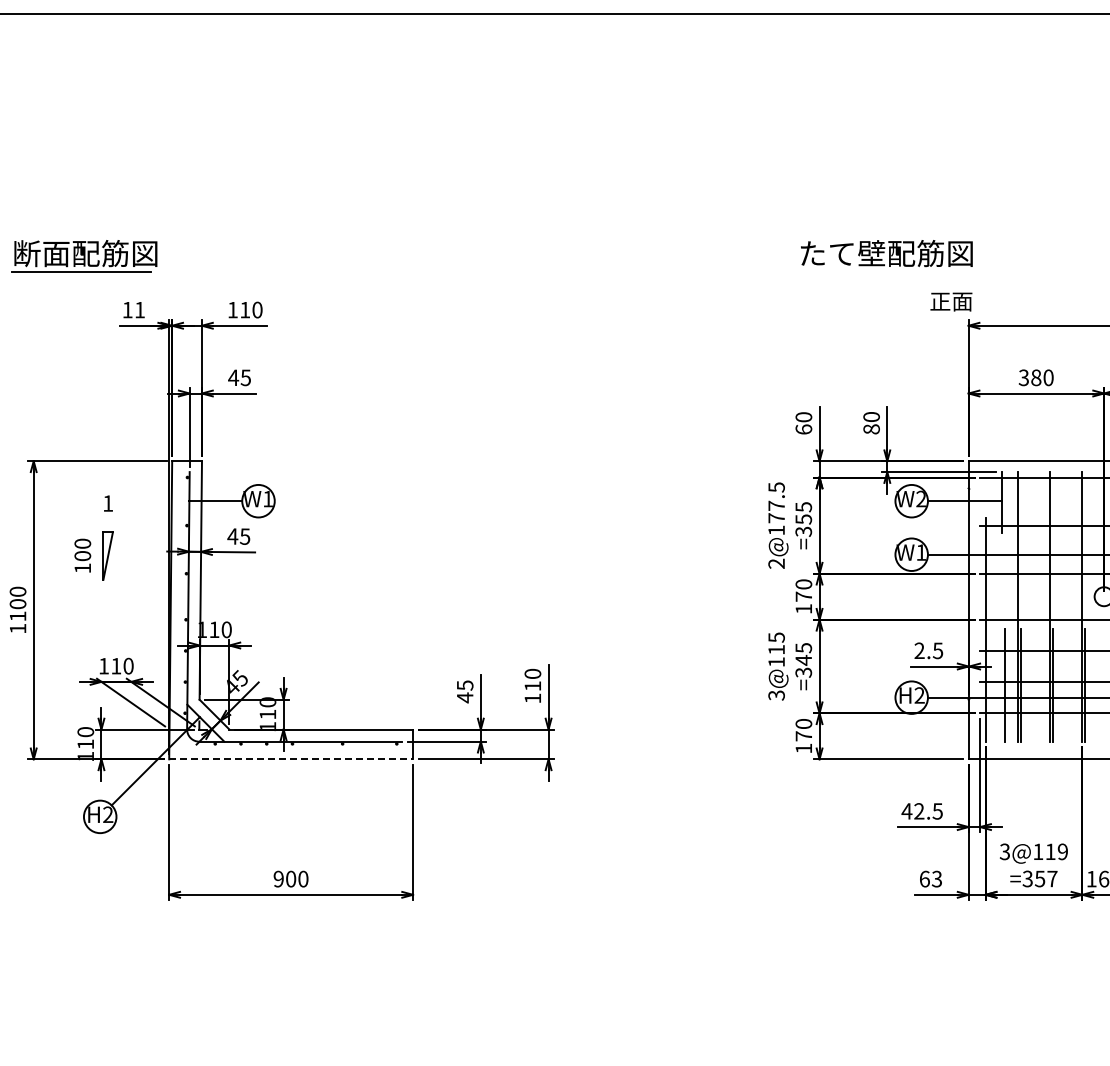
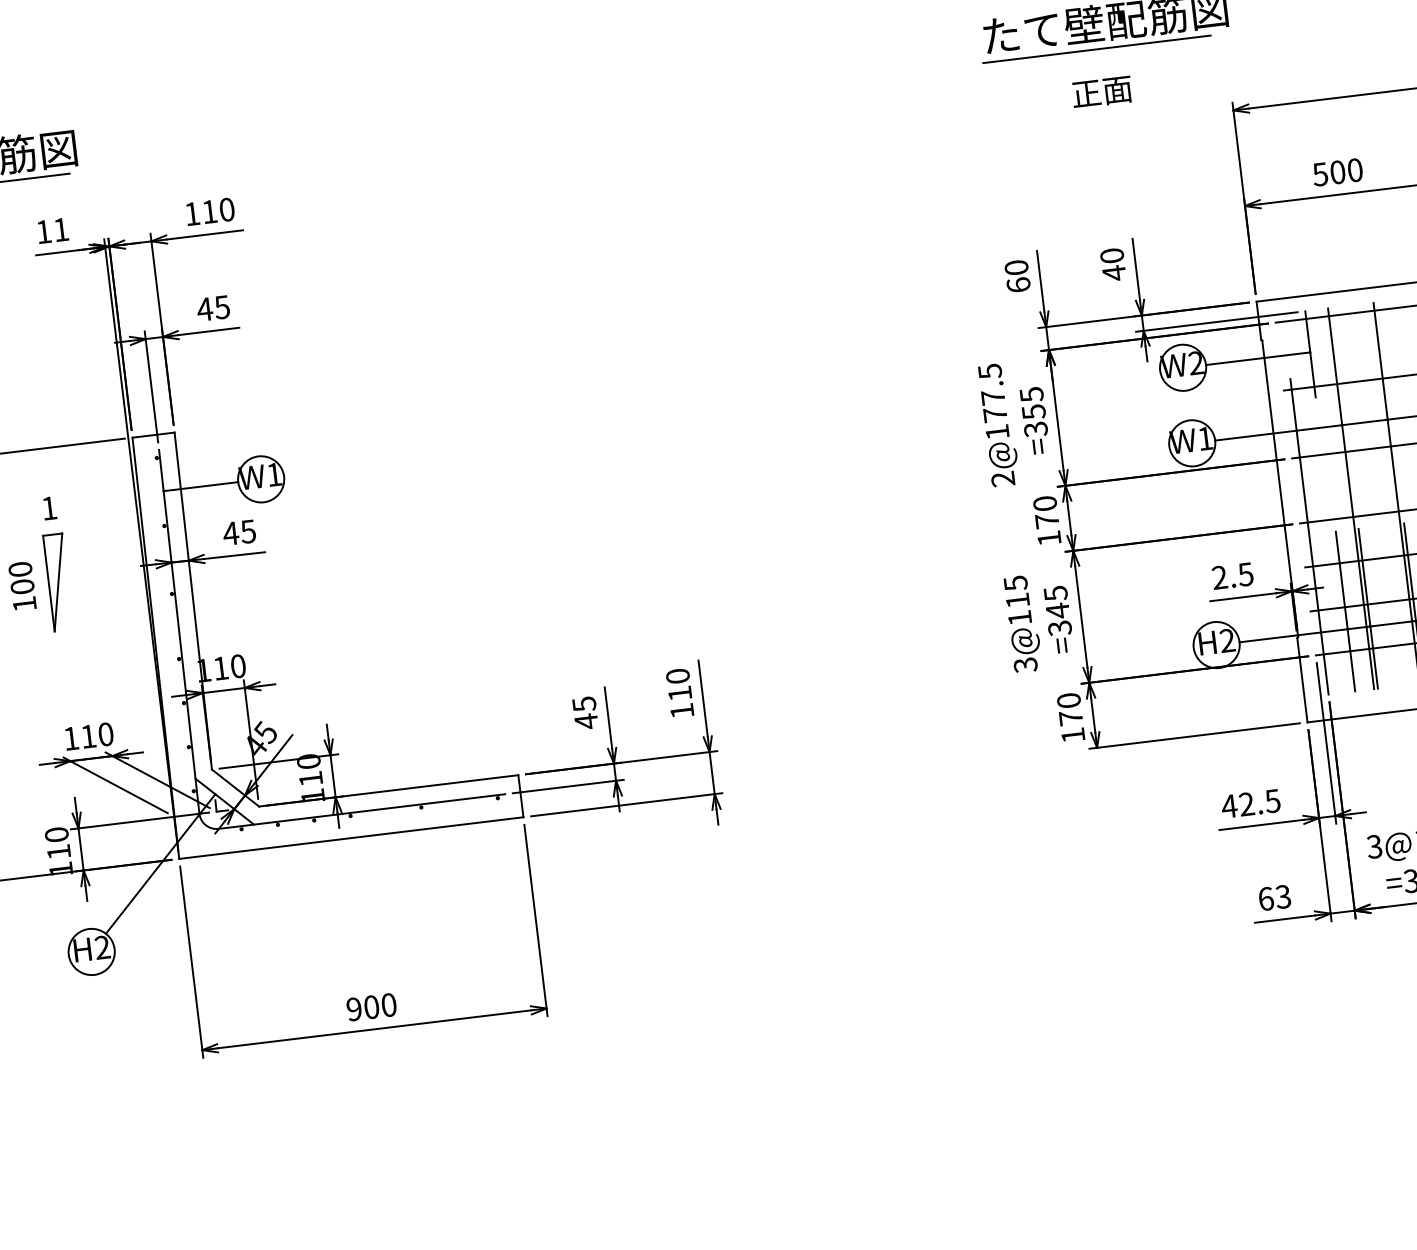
line: (878, 271) -> (1097, 49), added
text: (951, 301) -> (1102, 91), moved
text: (1030, 377) -> (1329, 172), 380 -> 500
text: (871, 428) -> (1113, 272), 80 -> 40
part: (107, 555) -> (57, 581), size x1.43
line: (291, 759) -> (351, 838), dashed -> solid

